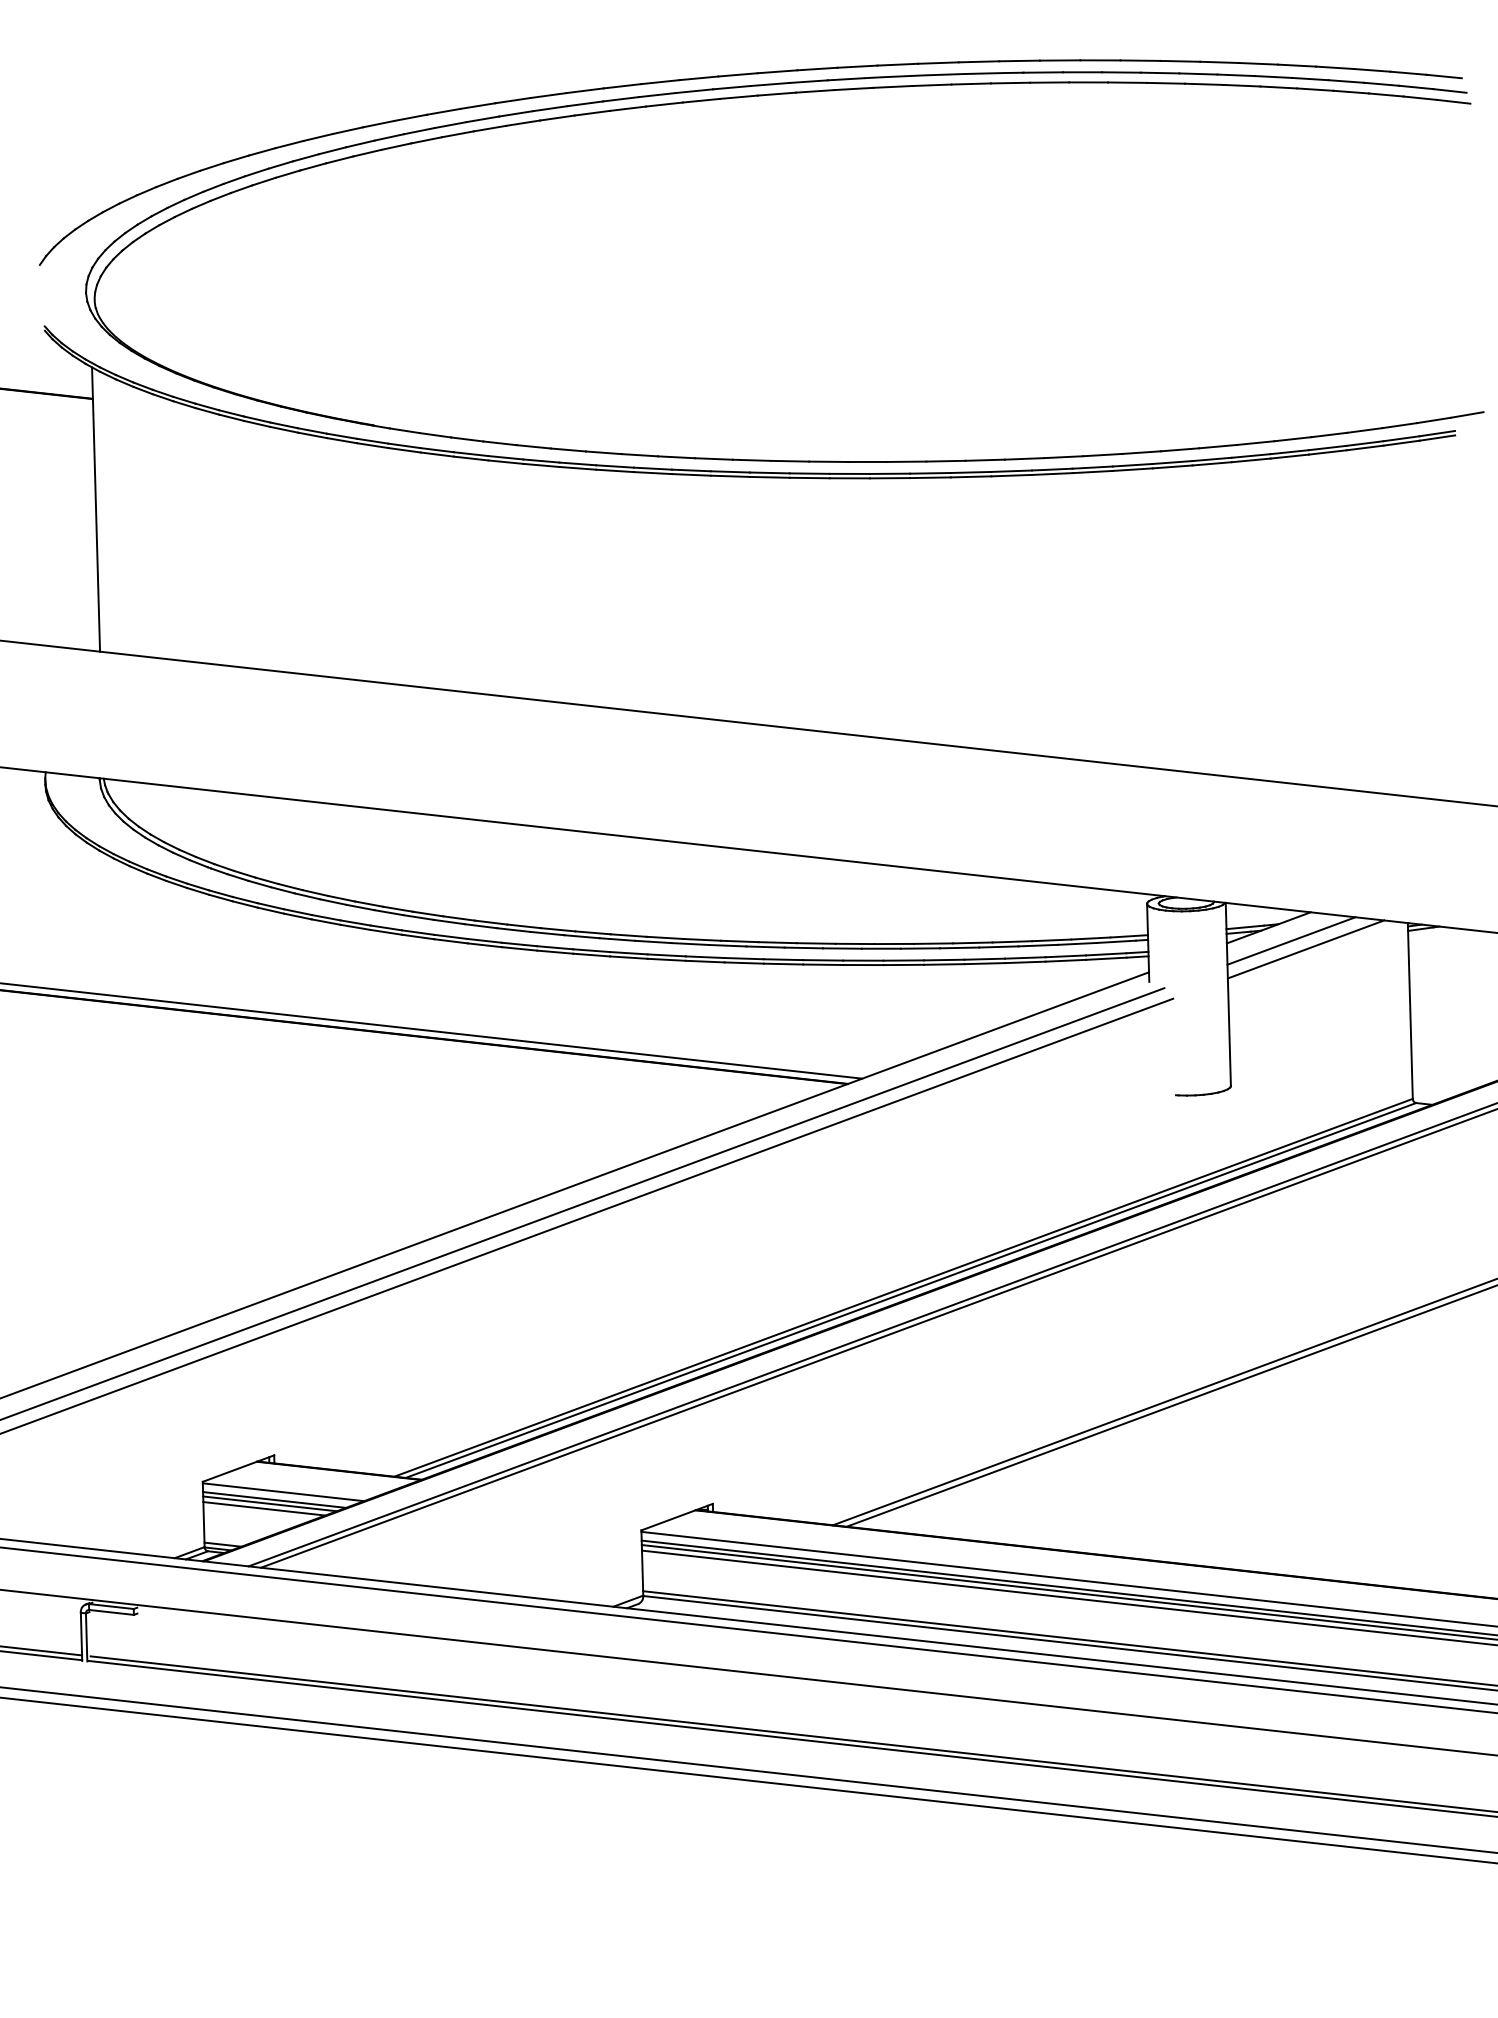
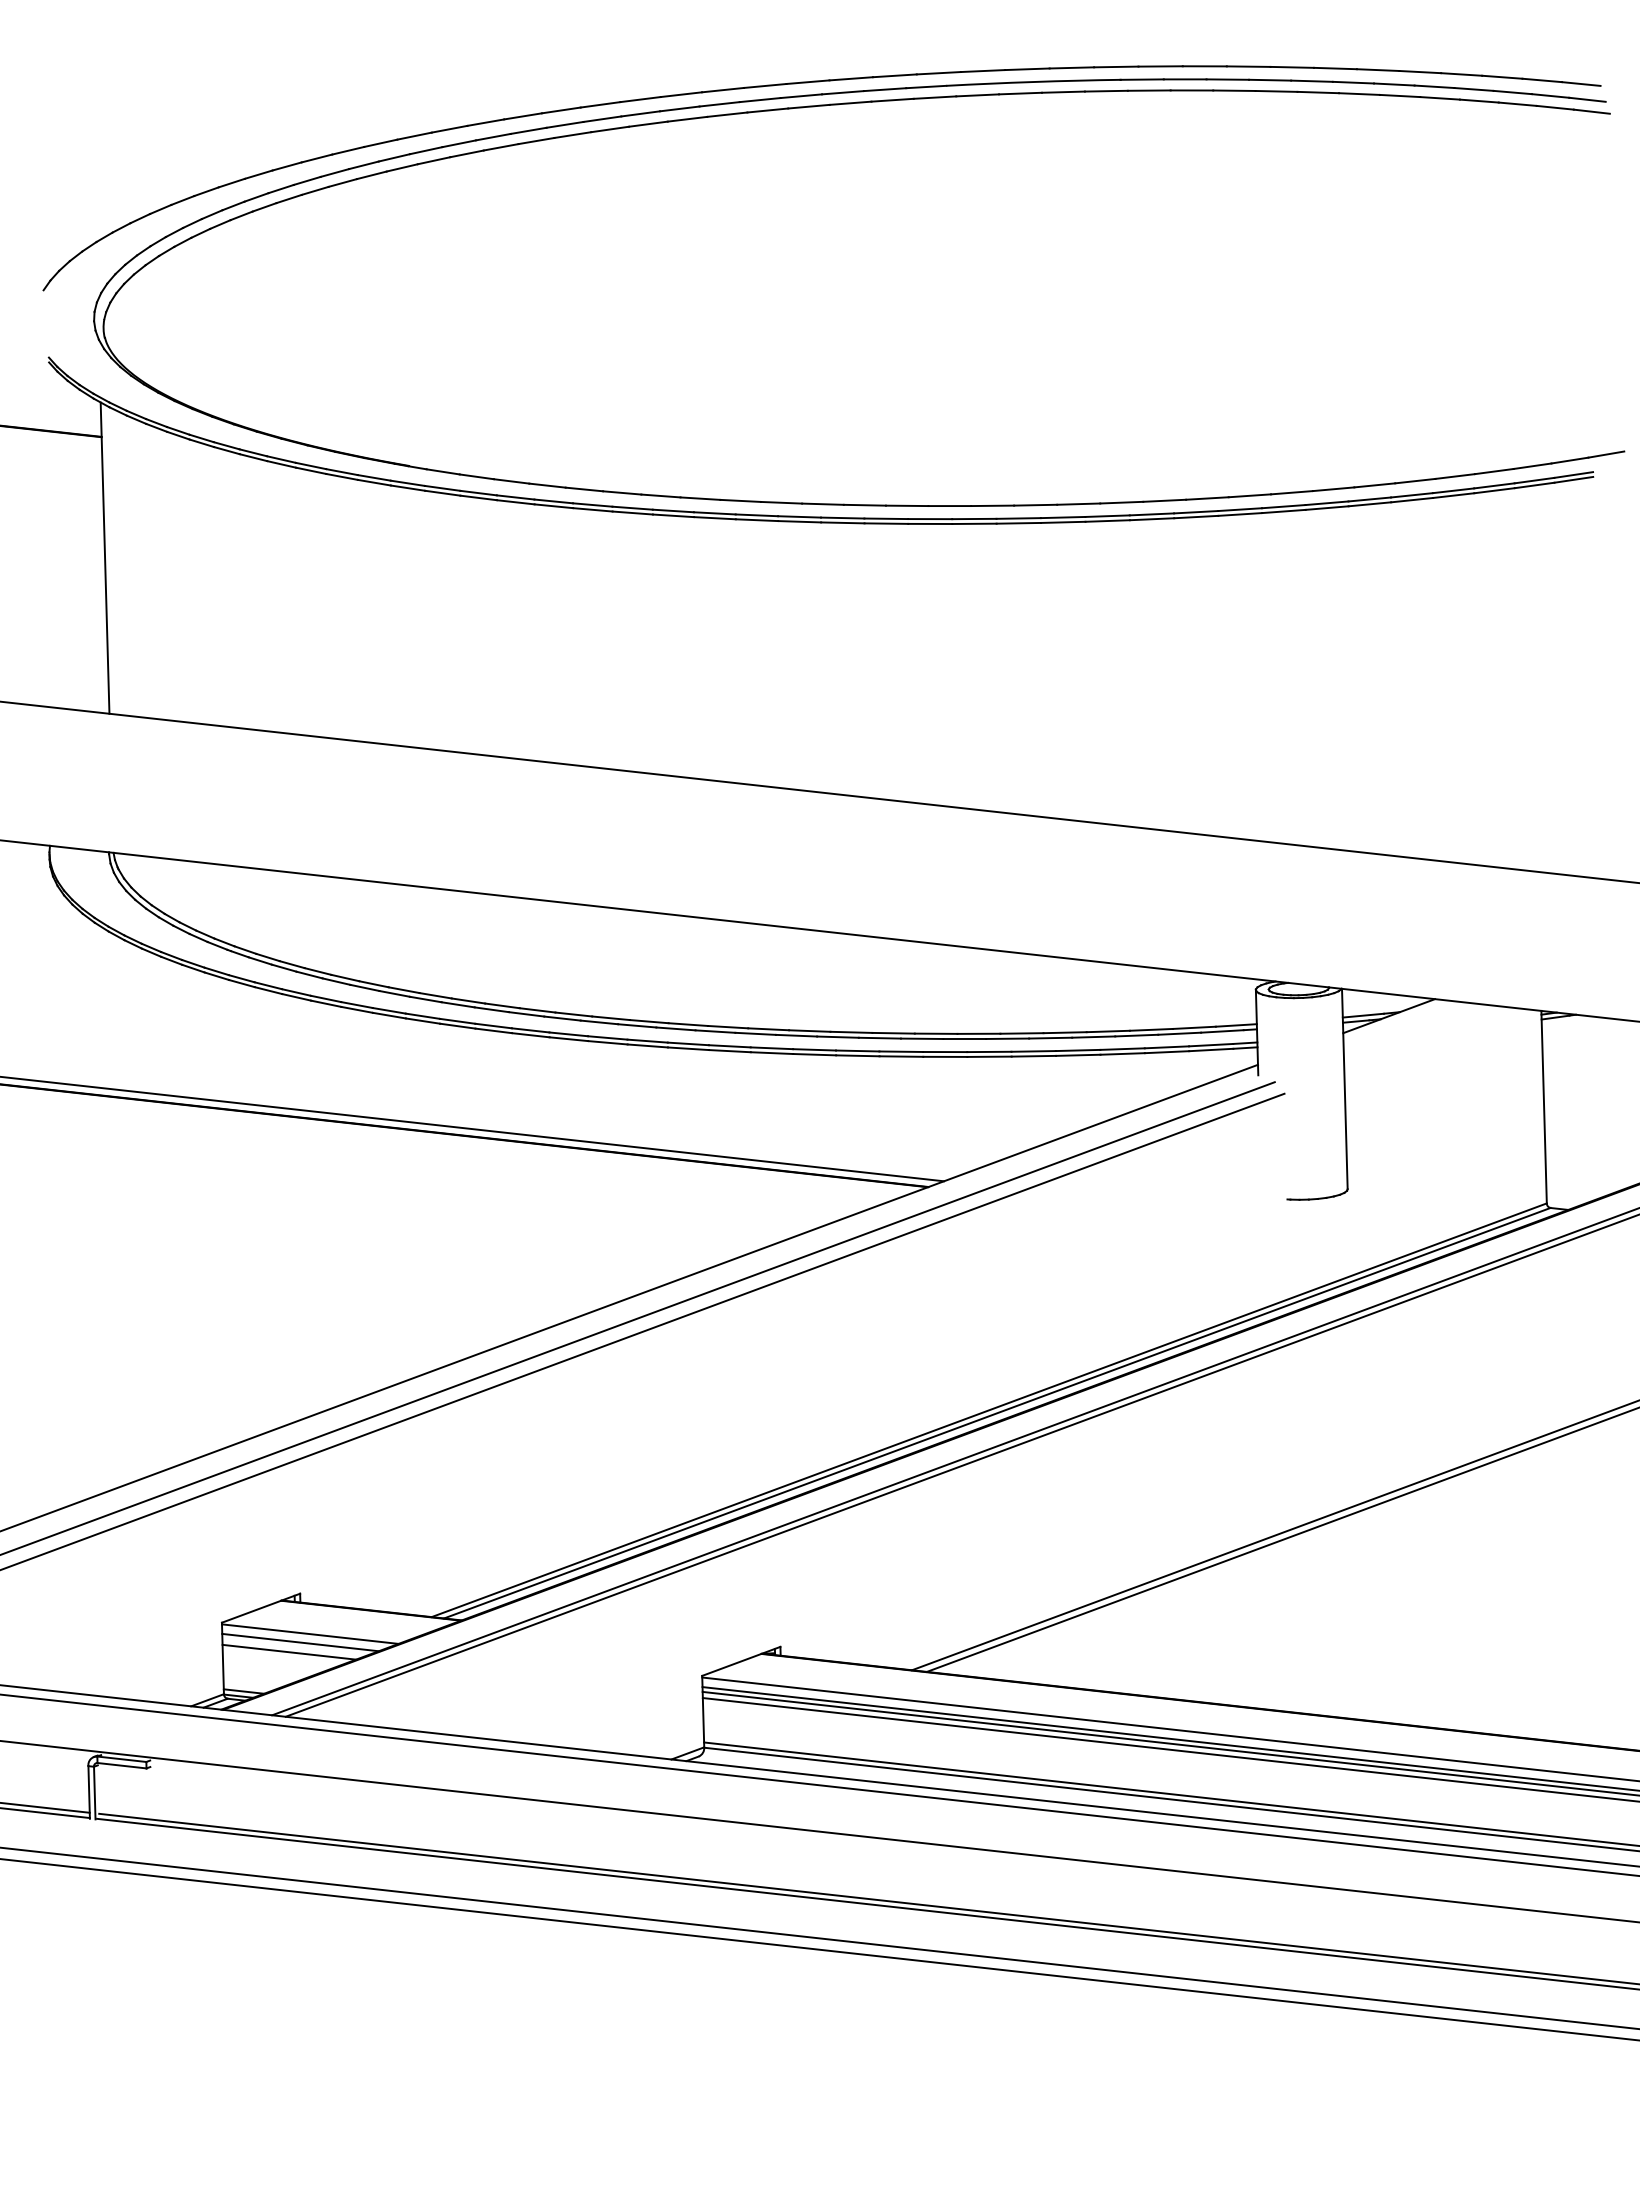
line: (1291, 940) -> (1413, 1030), removed
line: (1305, 949) -> (1429, 1039), removed
line: (269, 1503) -> (295, 1646), removed

